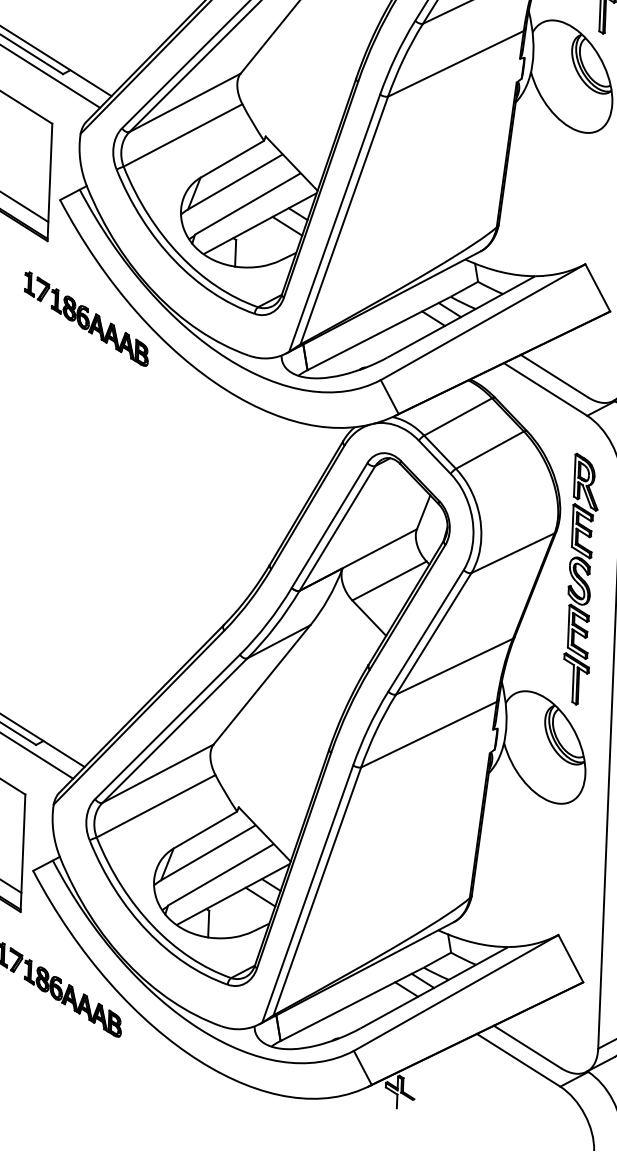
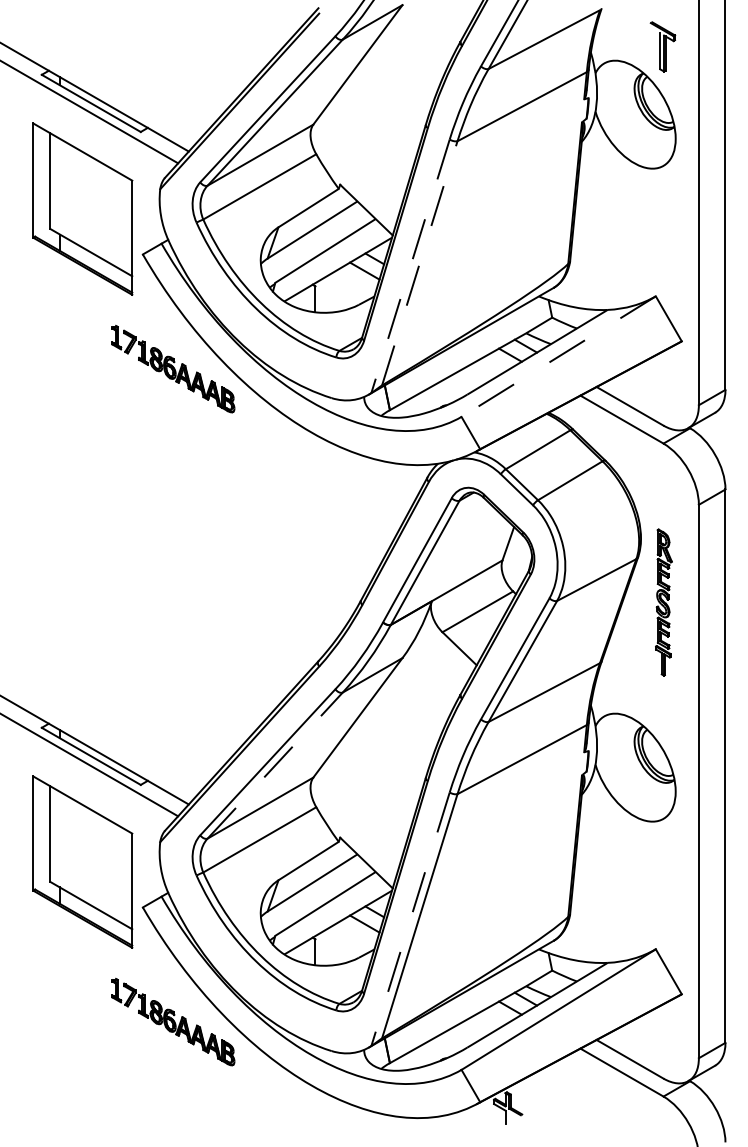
line: (343, 220) -> (419, 263), solid -> dashed
line: (334, 223) -> (410, 266), solid -> dashed
line: (482, 322) -> (558, 356), solid -> dashed
part: (580, 579) -> (663, 602), size x0.6
line: (175, 730) -> (275, 765), solid -> dashed
line: (307, 894) -> (410, 919), solid -> dashed

